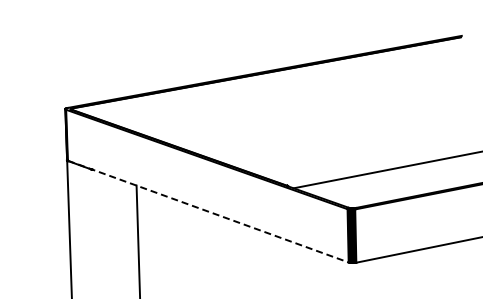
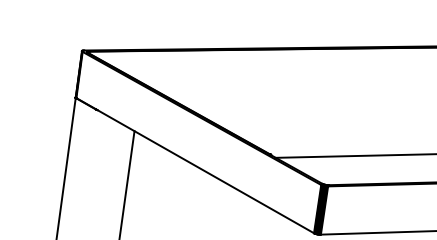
line: (208, 211) -> (195, 165), dashed -> solid

